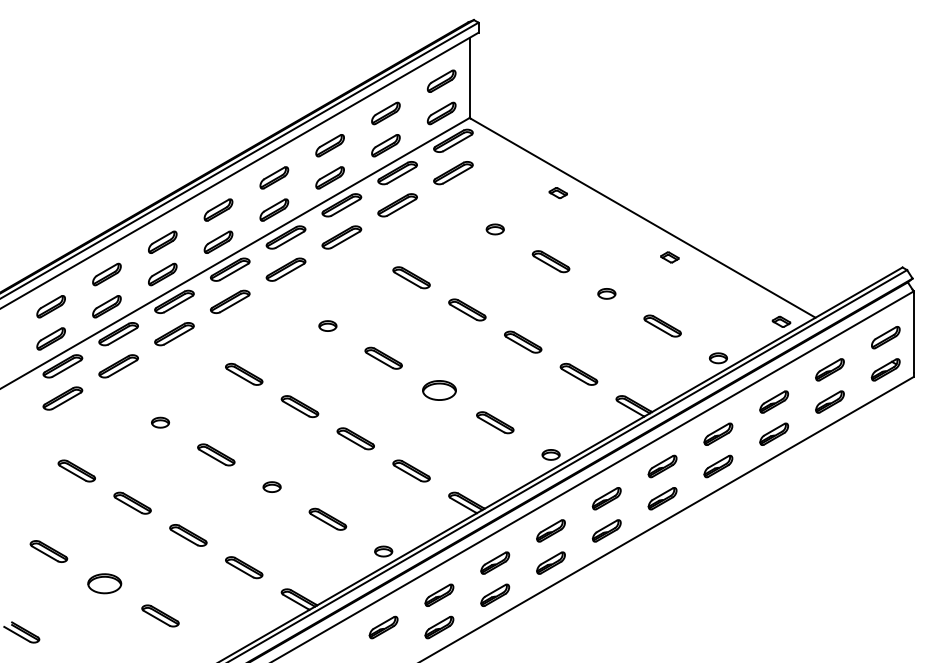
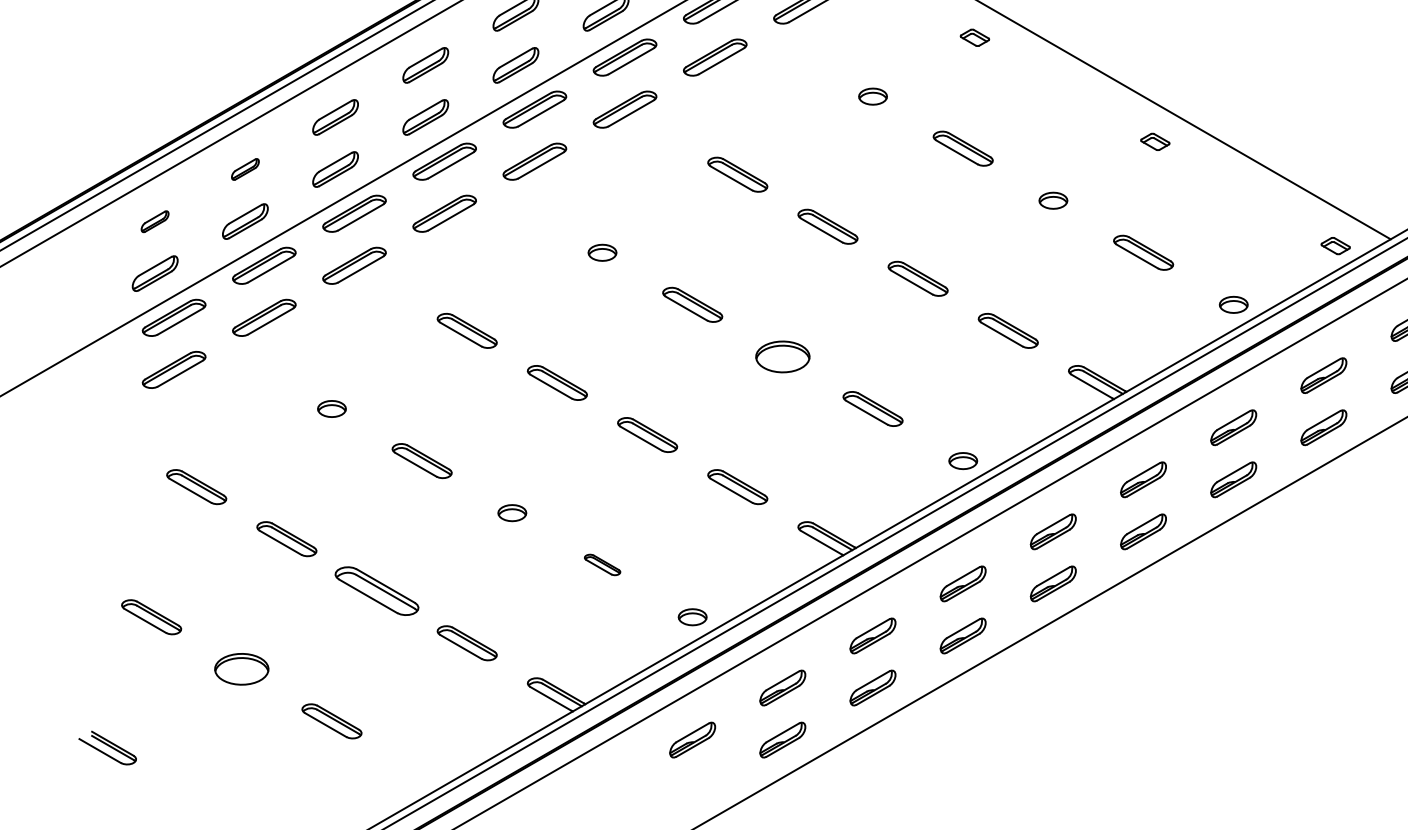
part: (106, 274) -> (244, 169), size x0.6
part: (50, 306) -> (154, 221), size x0.6
part: (327, 518) -> (601, 563), size x0.6
part: (188, 535) -> (377, 591), size x1.4

